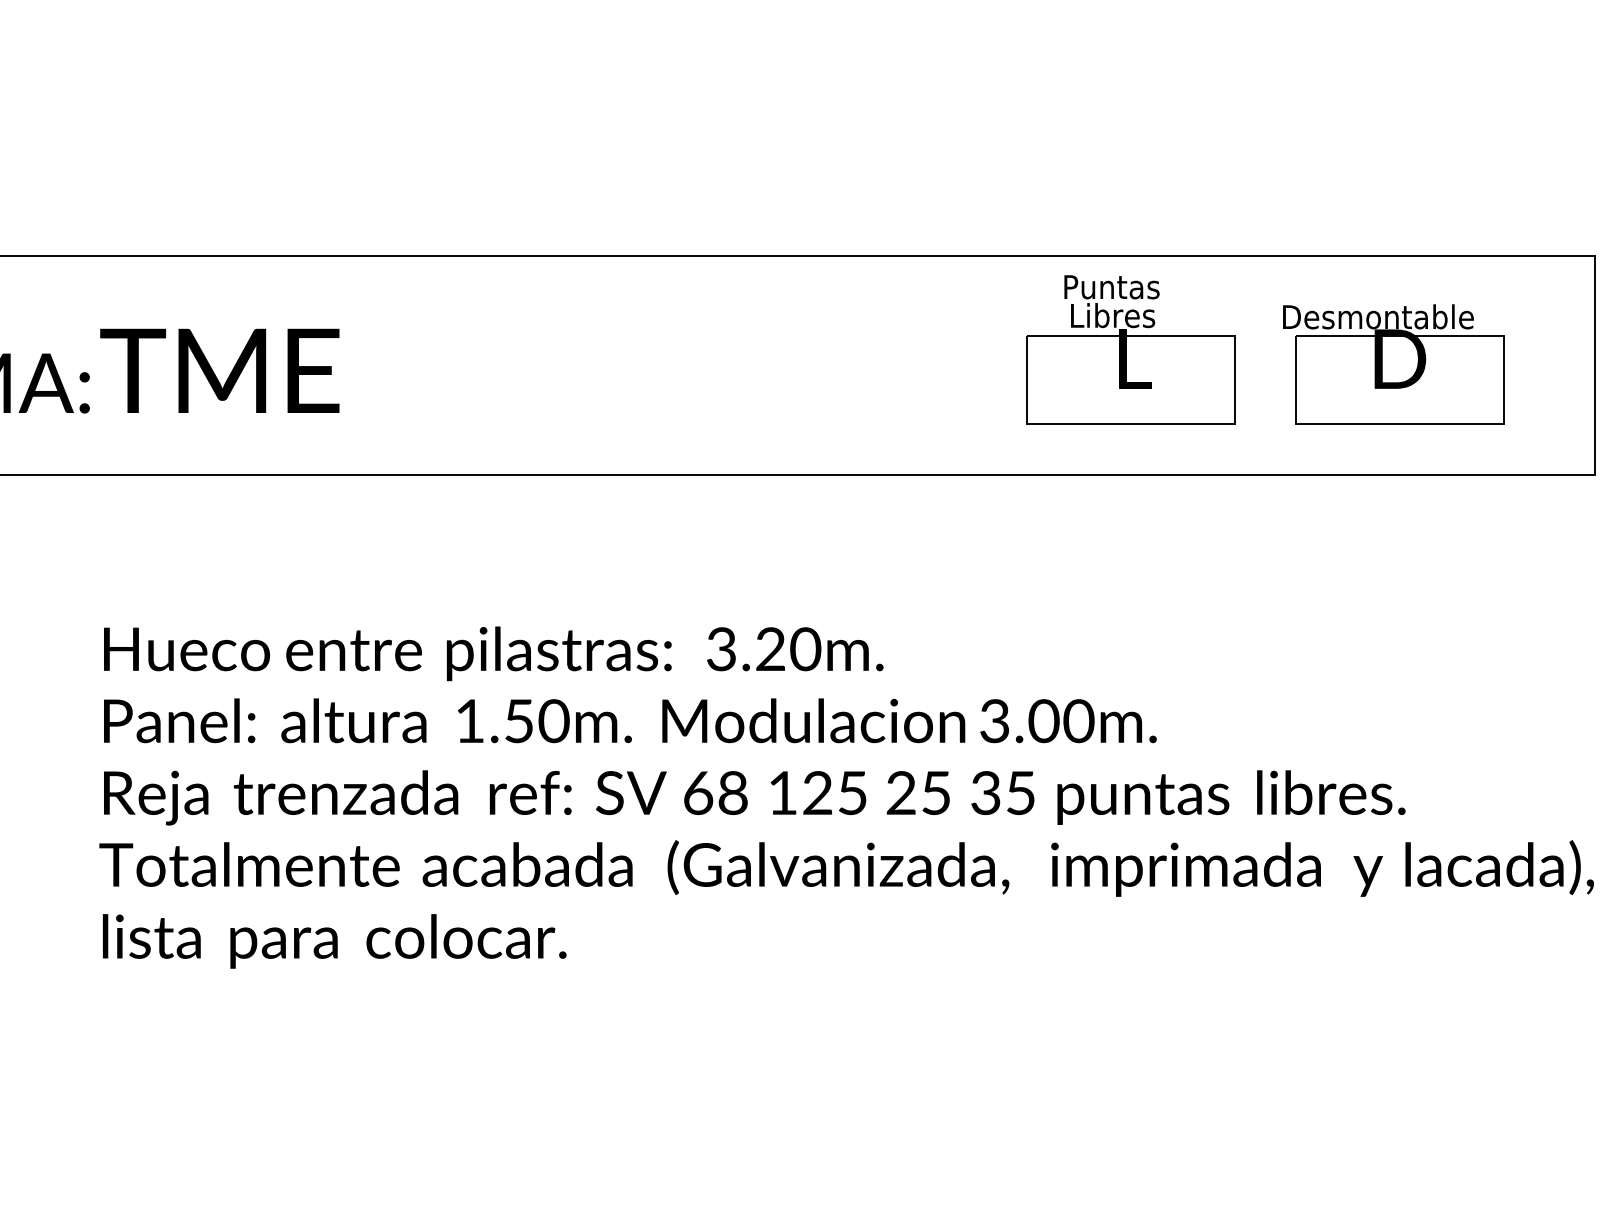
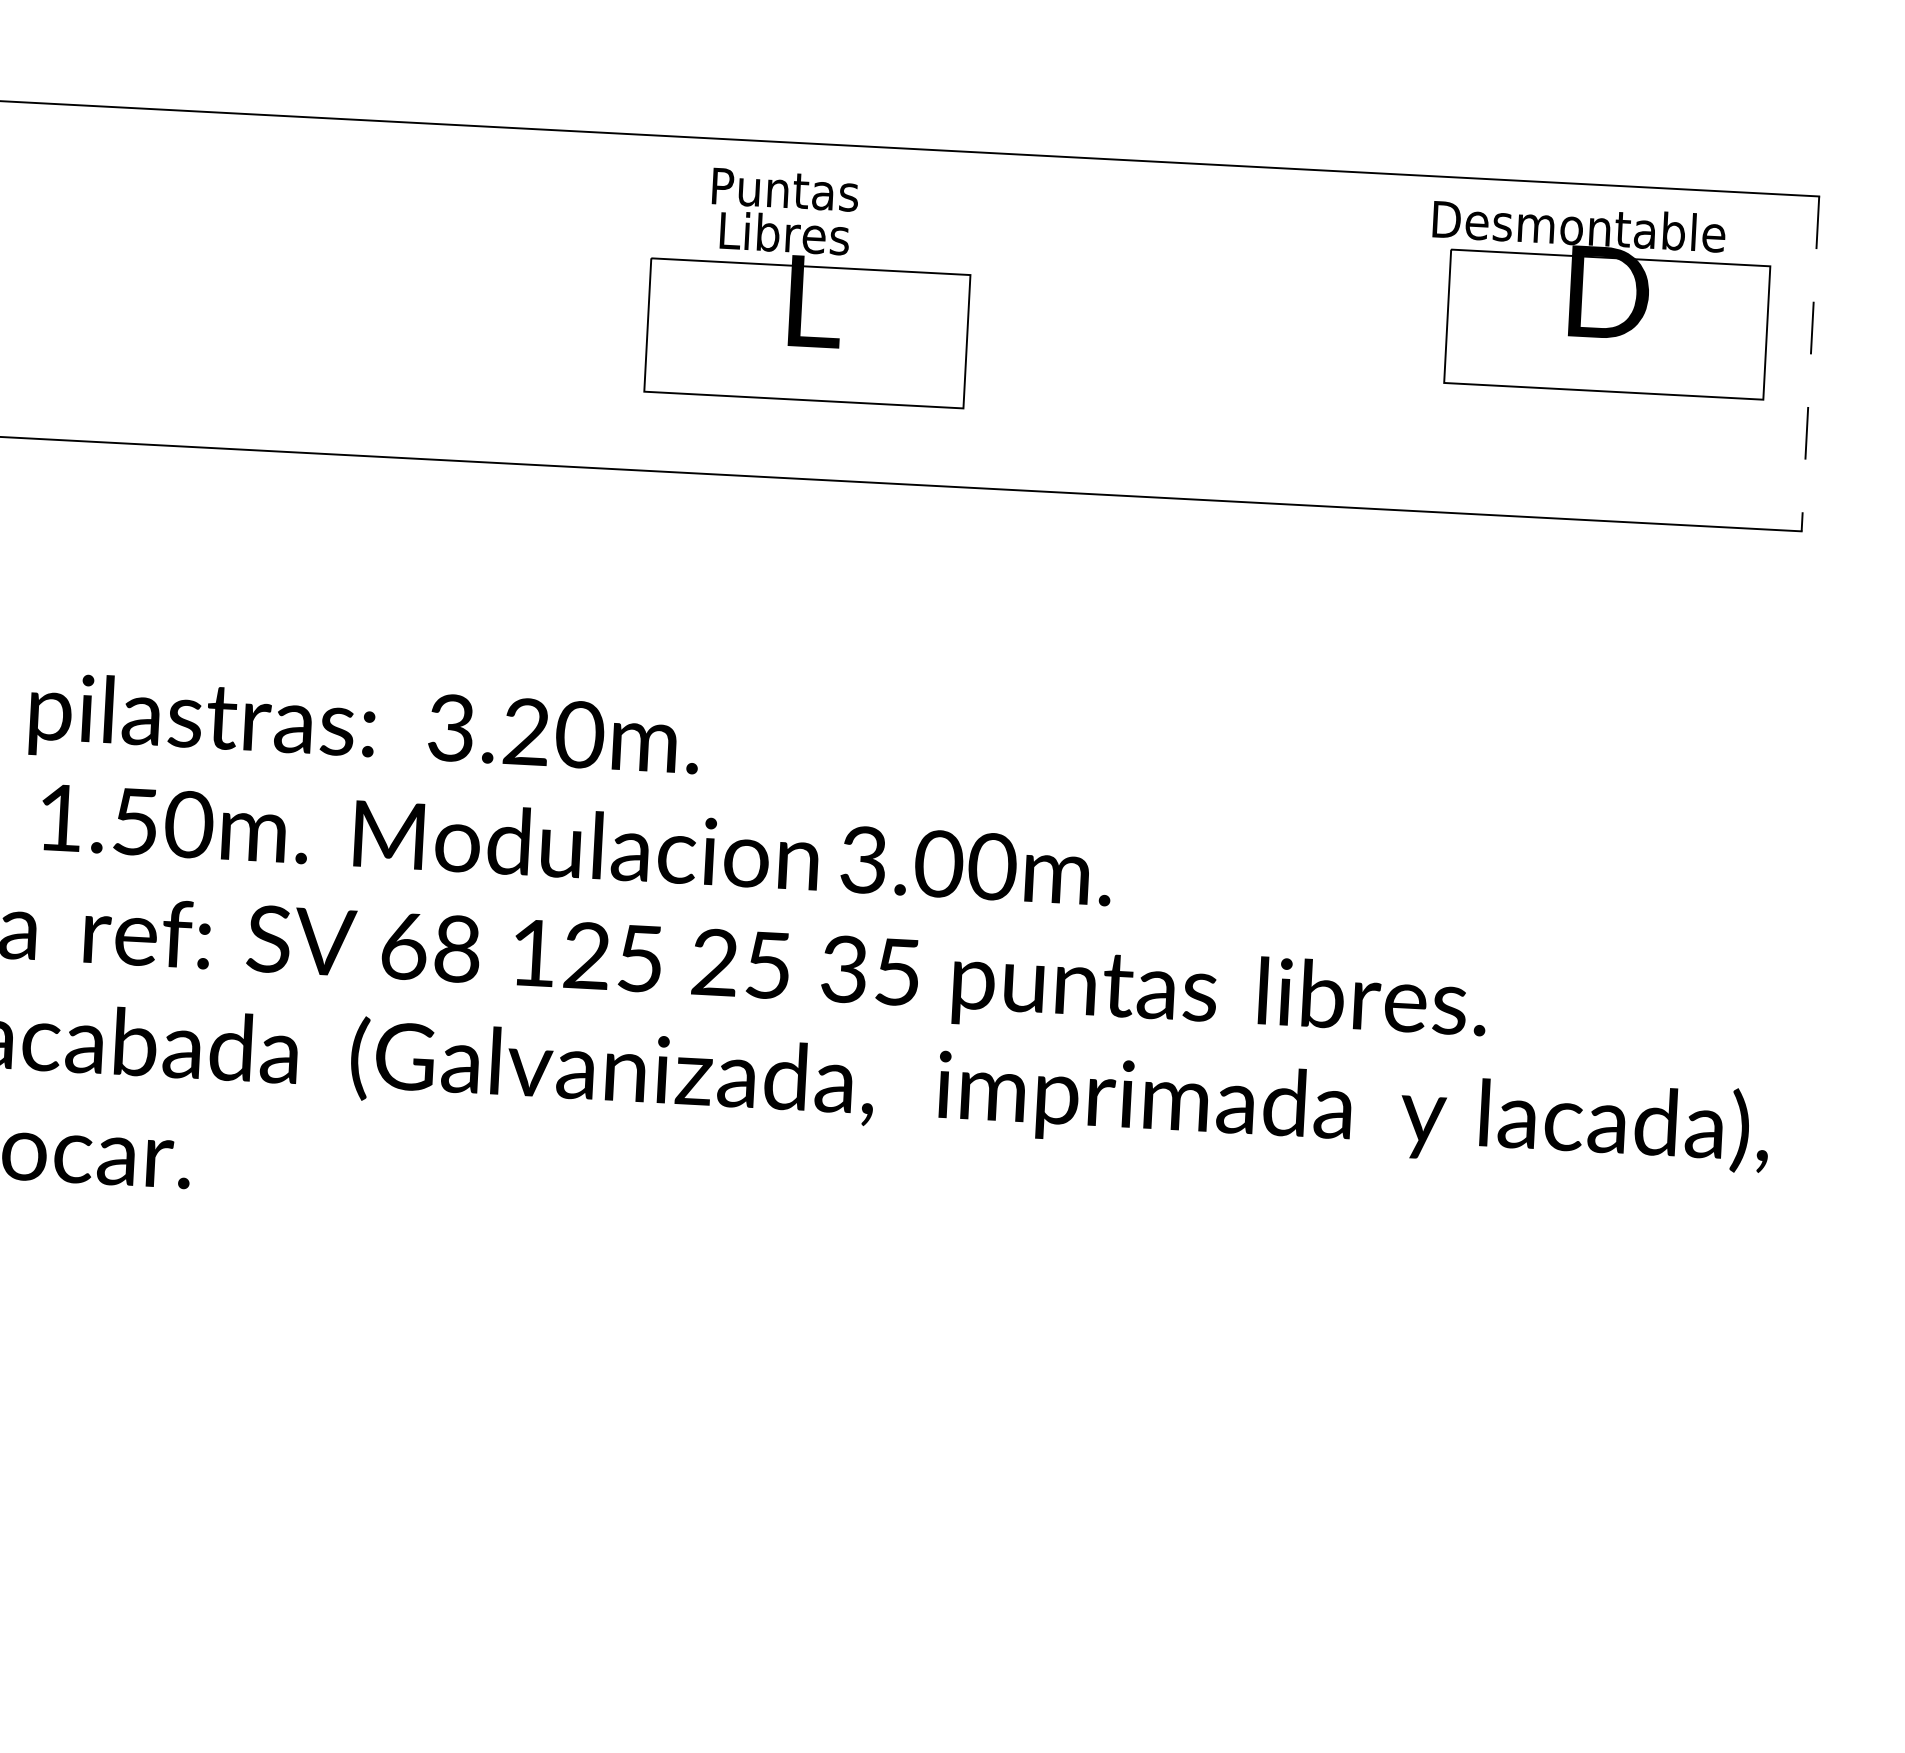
part: (1130, 349) -> (808, 286), moved
part: (1393, 364) -> (1598, 300), moved
line: (1594, 366) -> (1810, 365), solid -> dashed

